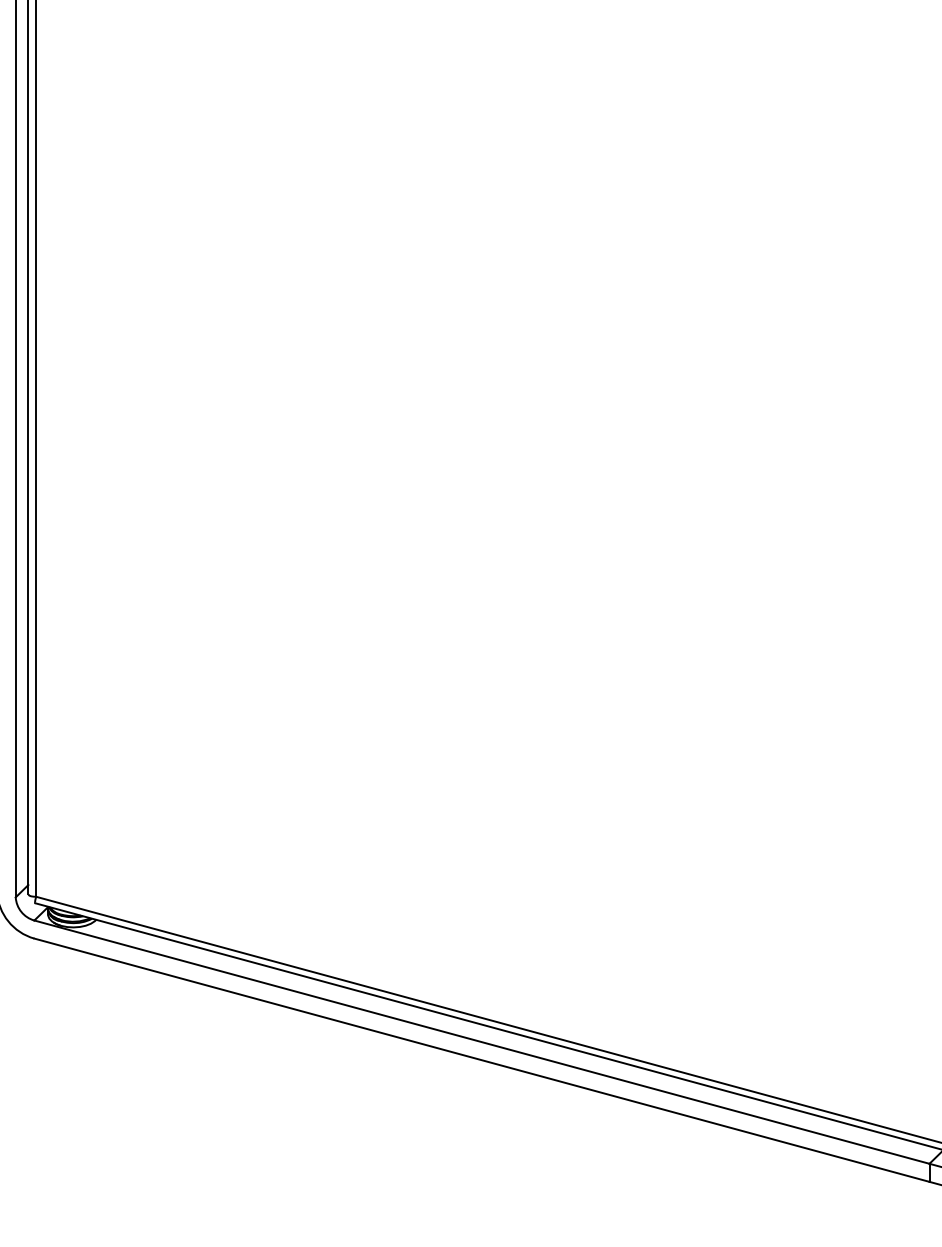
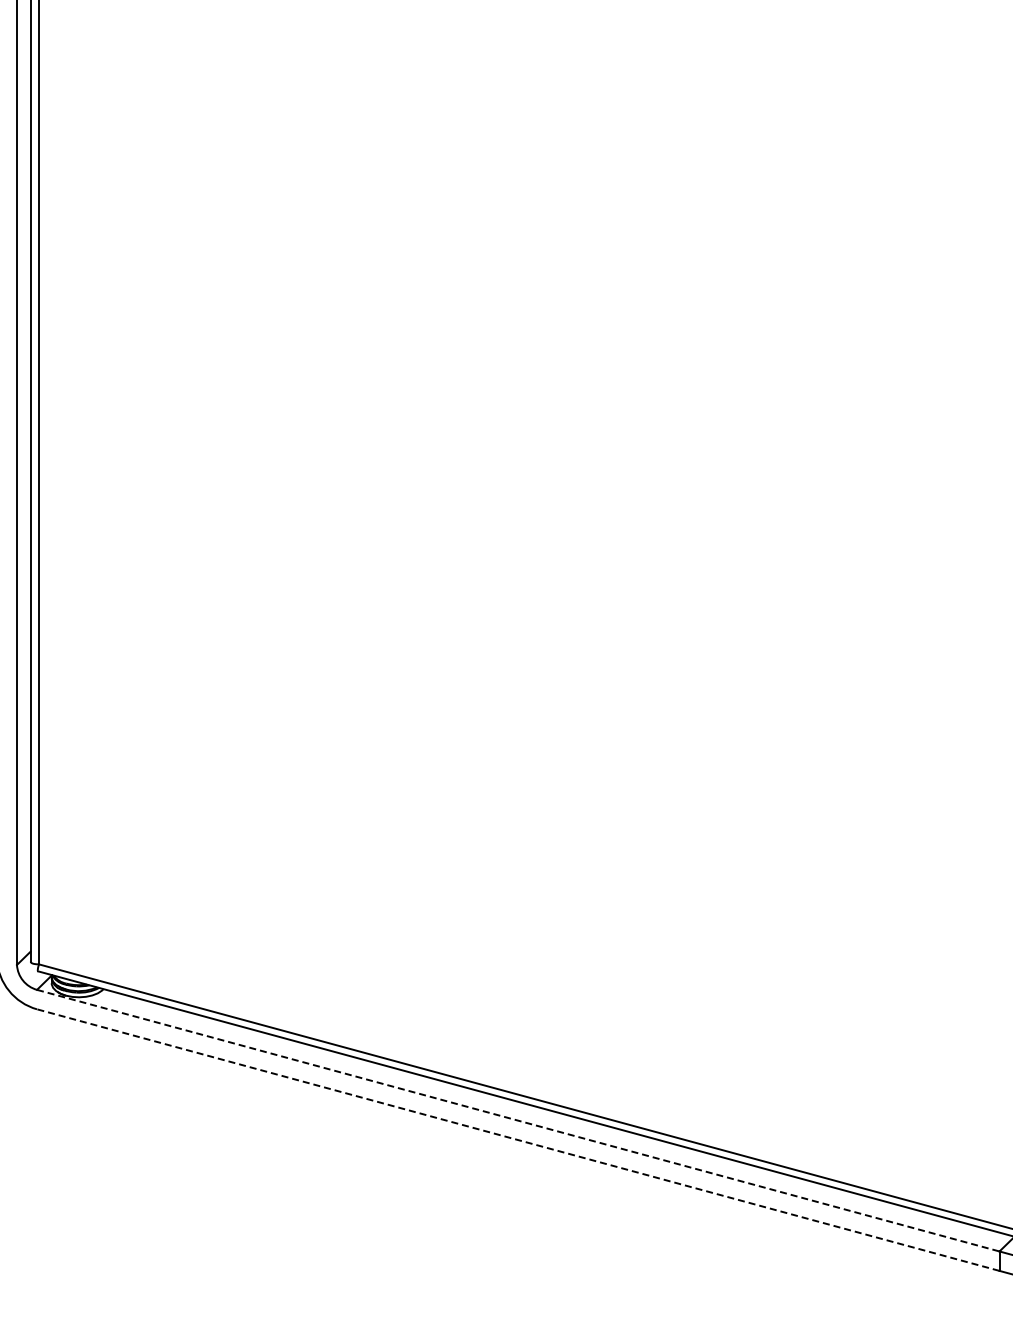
line: (482, 1042) -> (518, 1120), solid -> dashed
line: (482, 1060) -> (518, 1140), solid -> dashed

